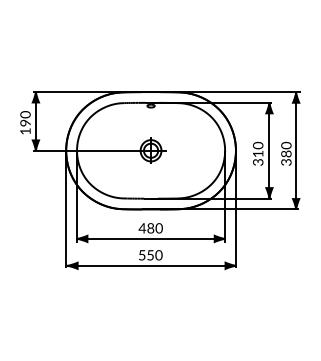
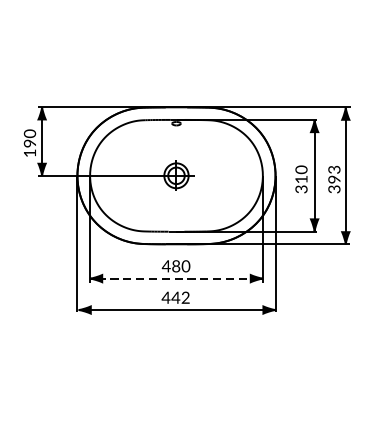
text: (286, 149) -> (334, 174), 380 -> 393
line: (151, 238) -> (176, 278), solid -> dashed
text: (150, 255) -> (175, 298), 550 -> 442

